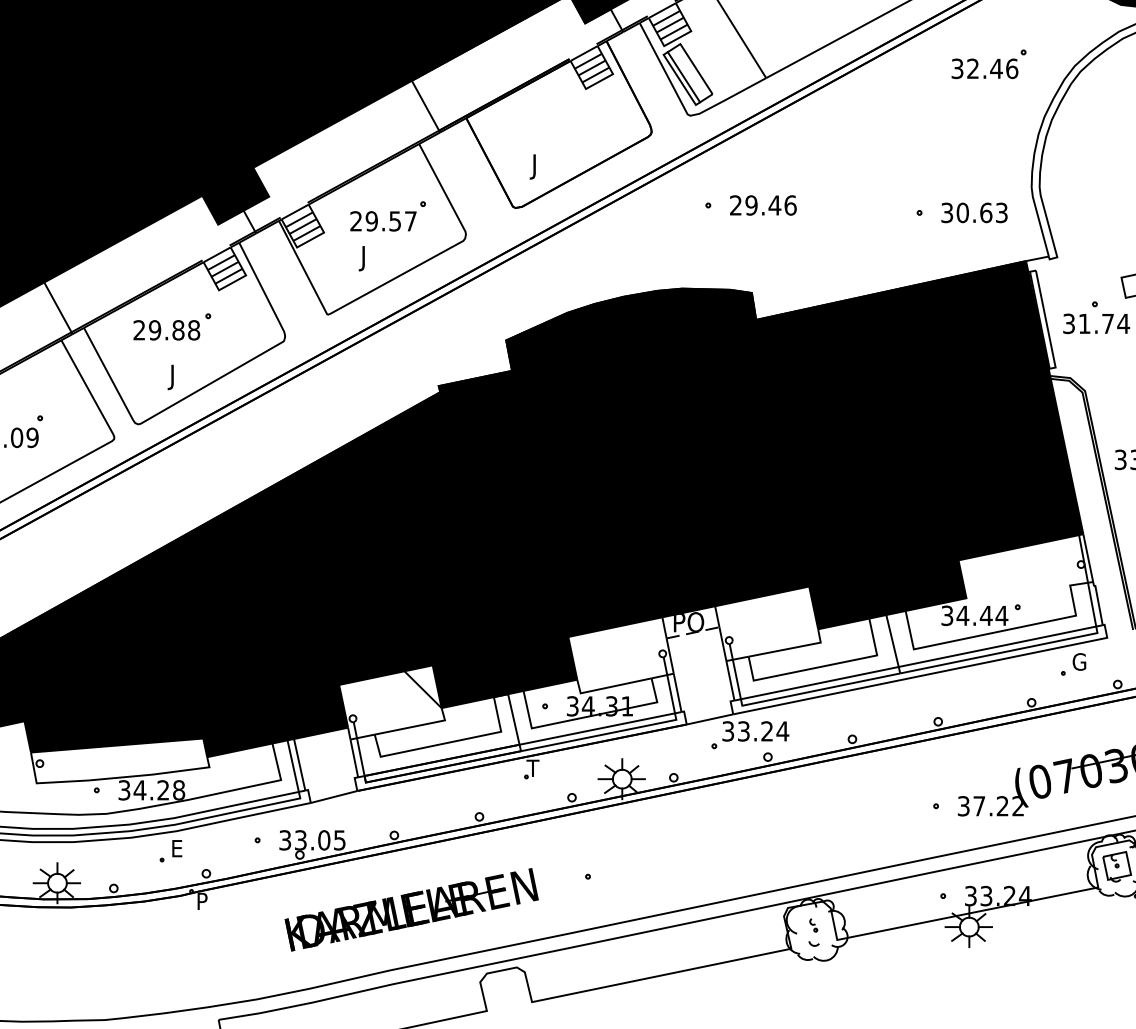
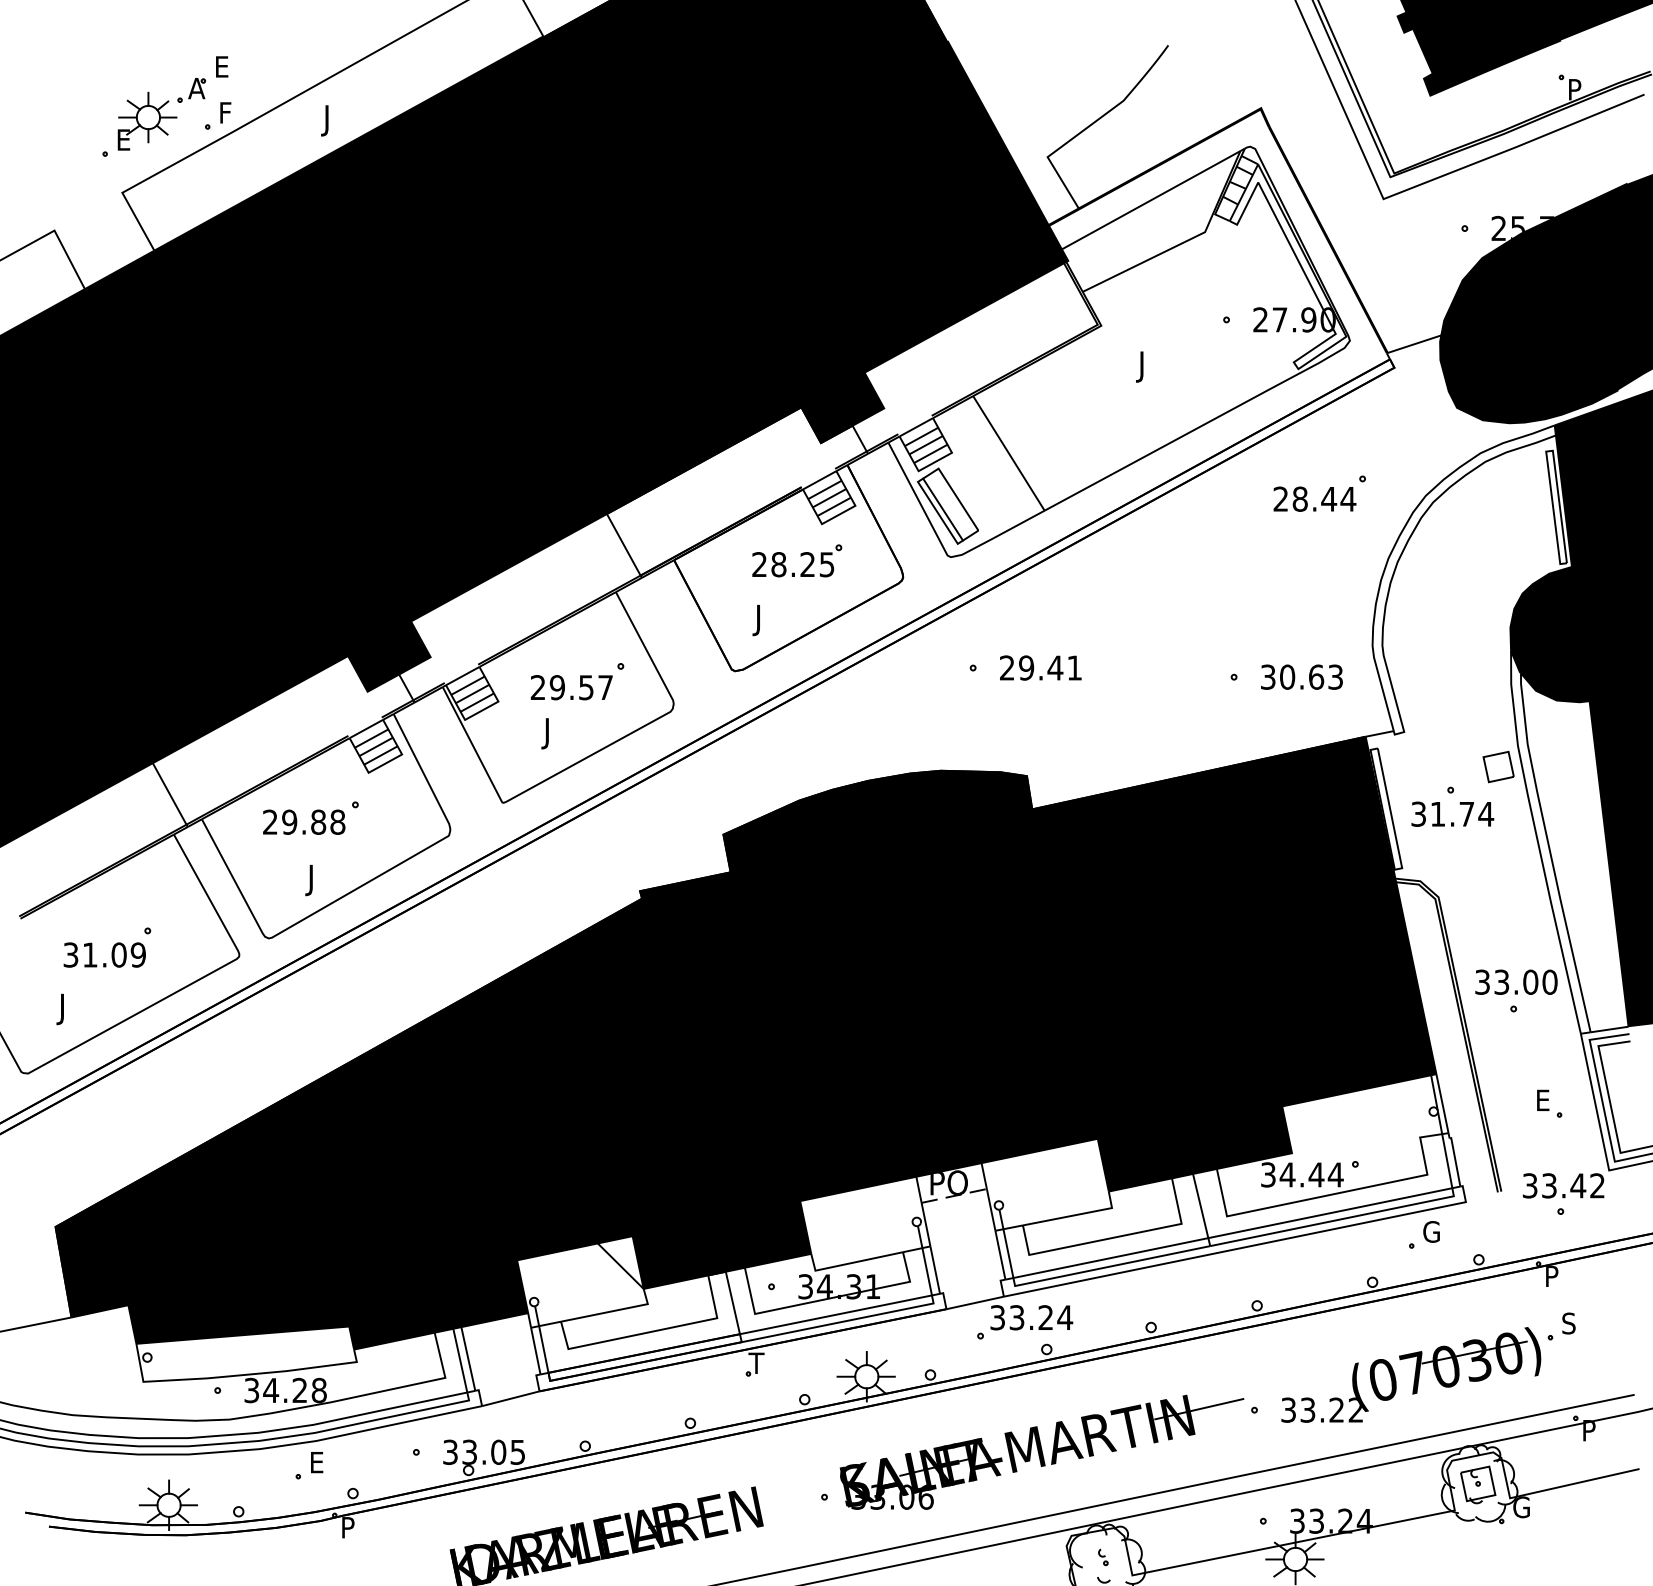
text: (984, 68) -> (1314, 498), 32.46 -> 28.44
part: (566, 118) -> (797, 560), added
text: (790, 205) -> (1074, 667), 29.46 -> 29.41
text: (978, 805) -> (1307, 1409), 37.22 -> 33.22
part: (763, 839) -> (1041, 1451), added

